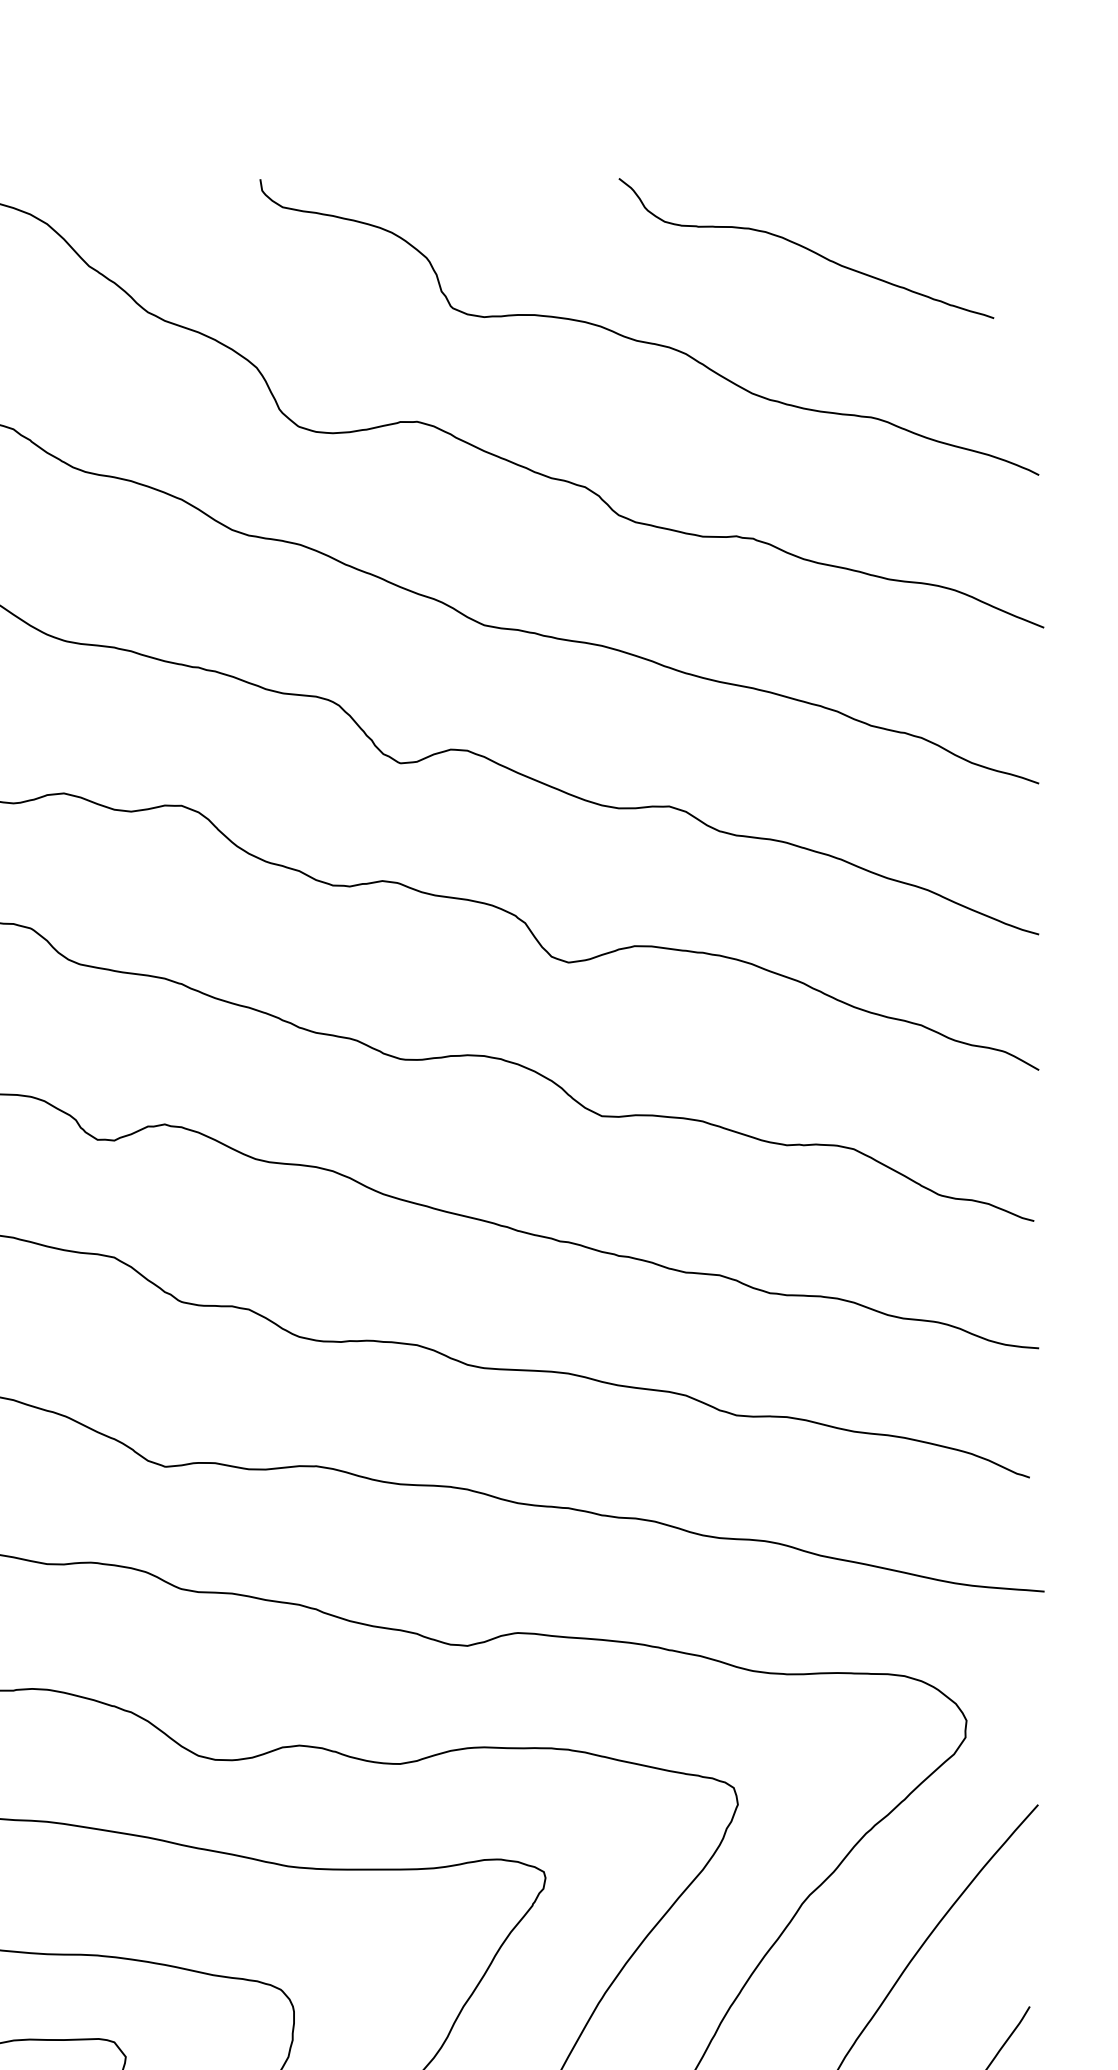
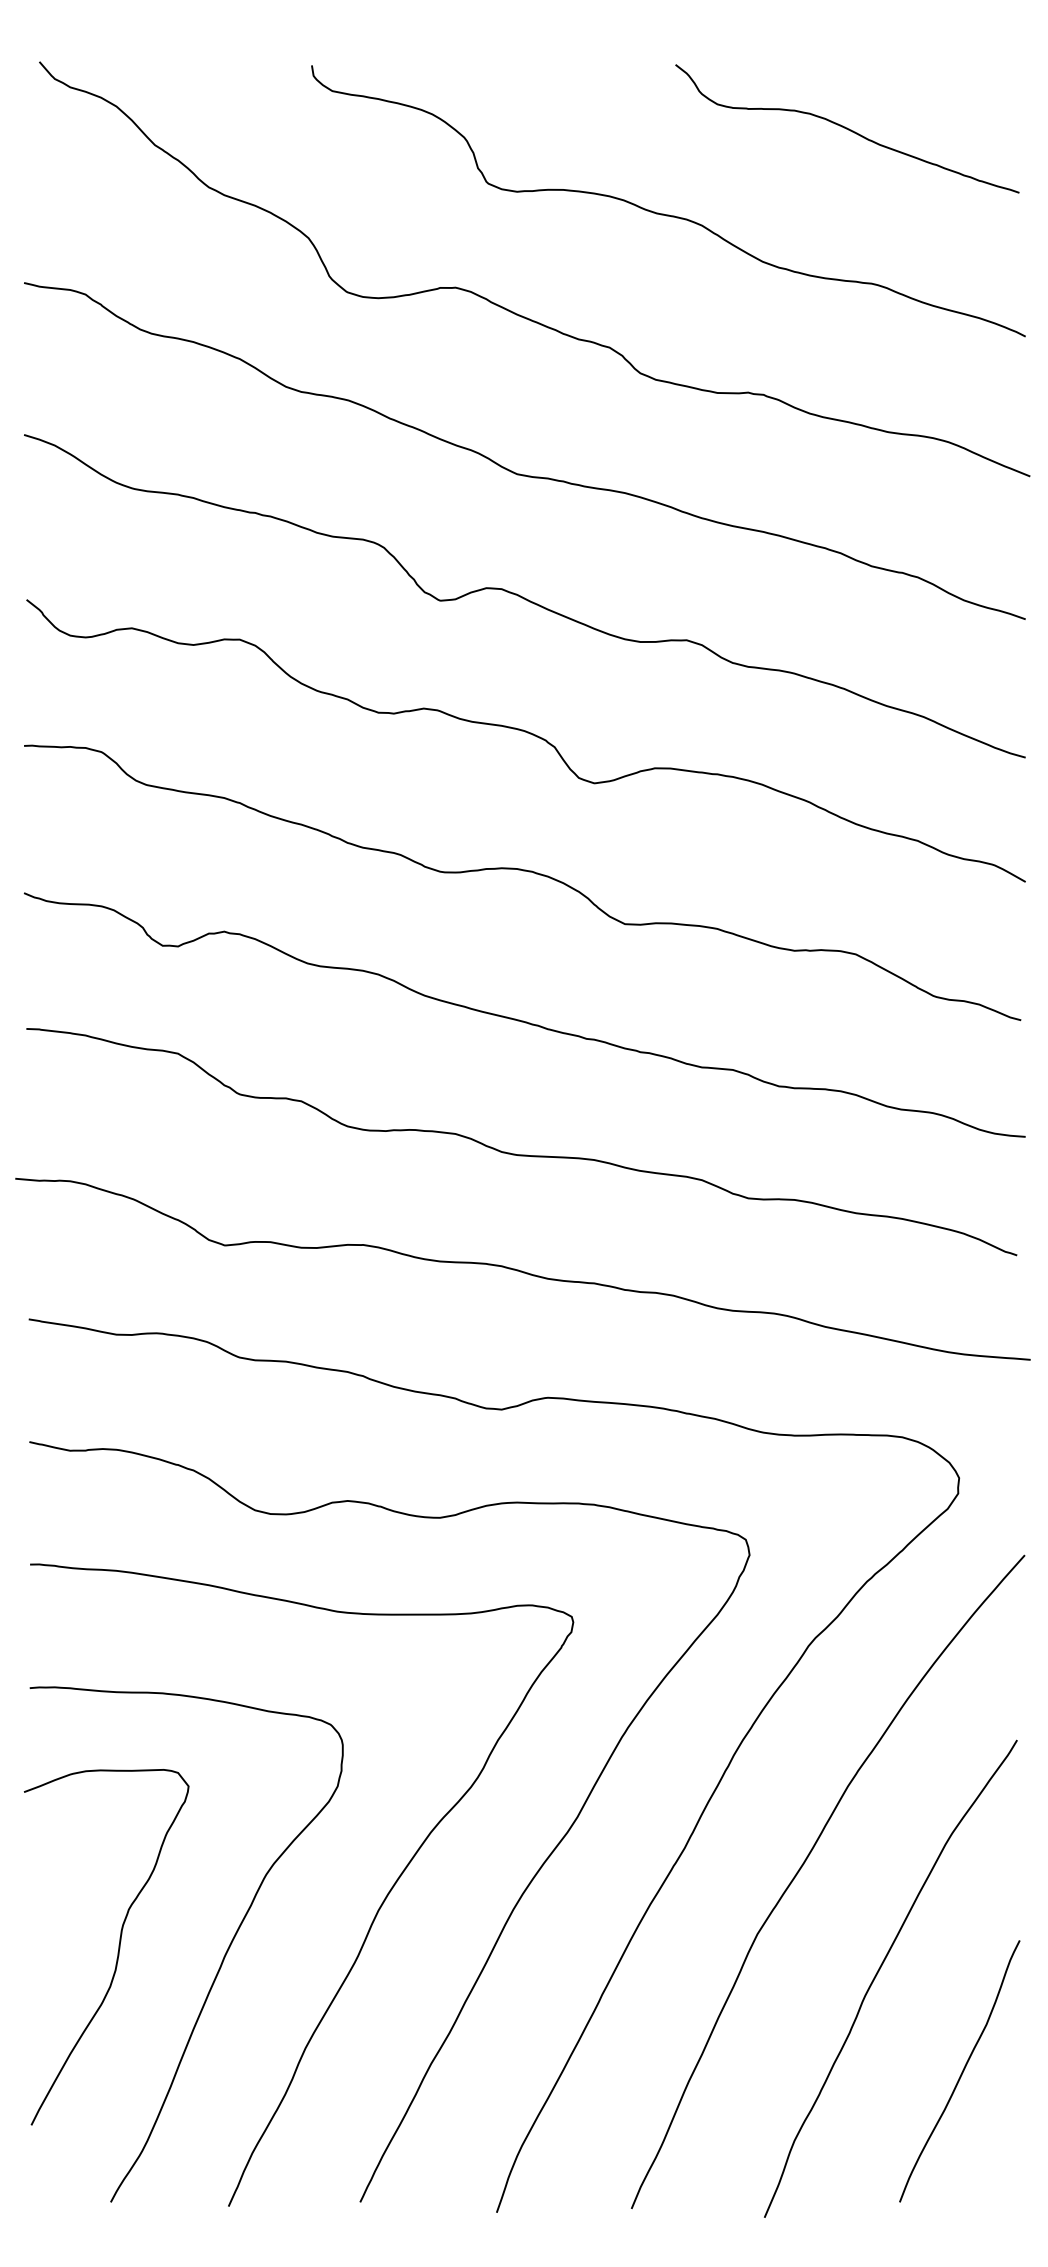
curve: (806, 248) -> (847, 128), moved

